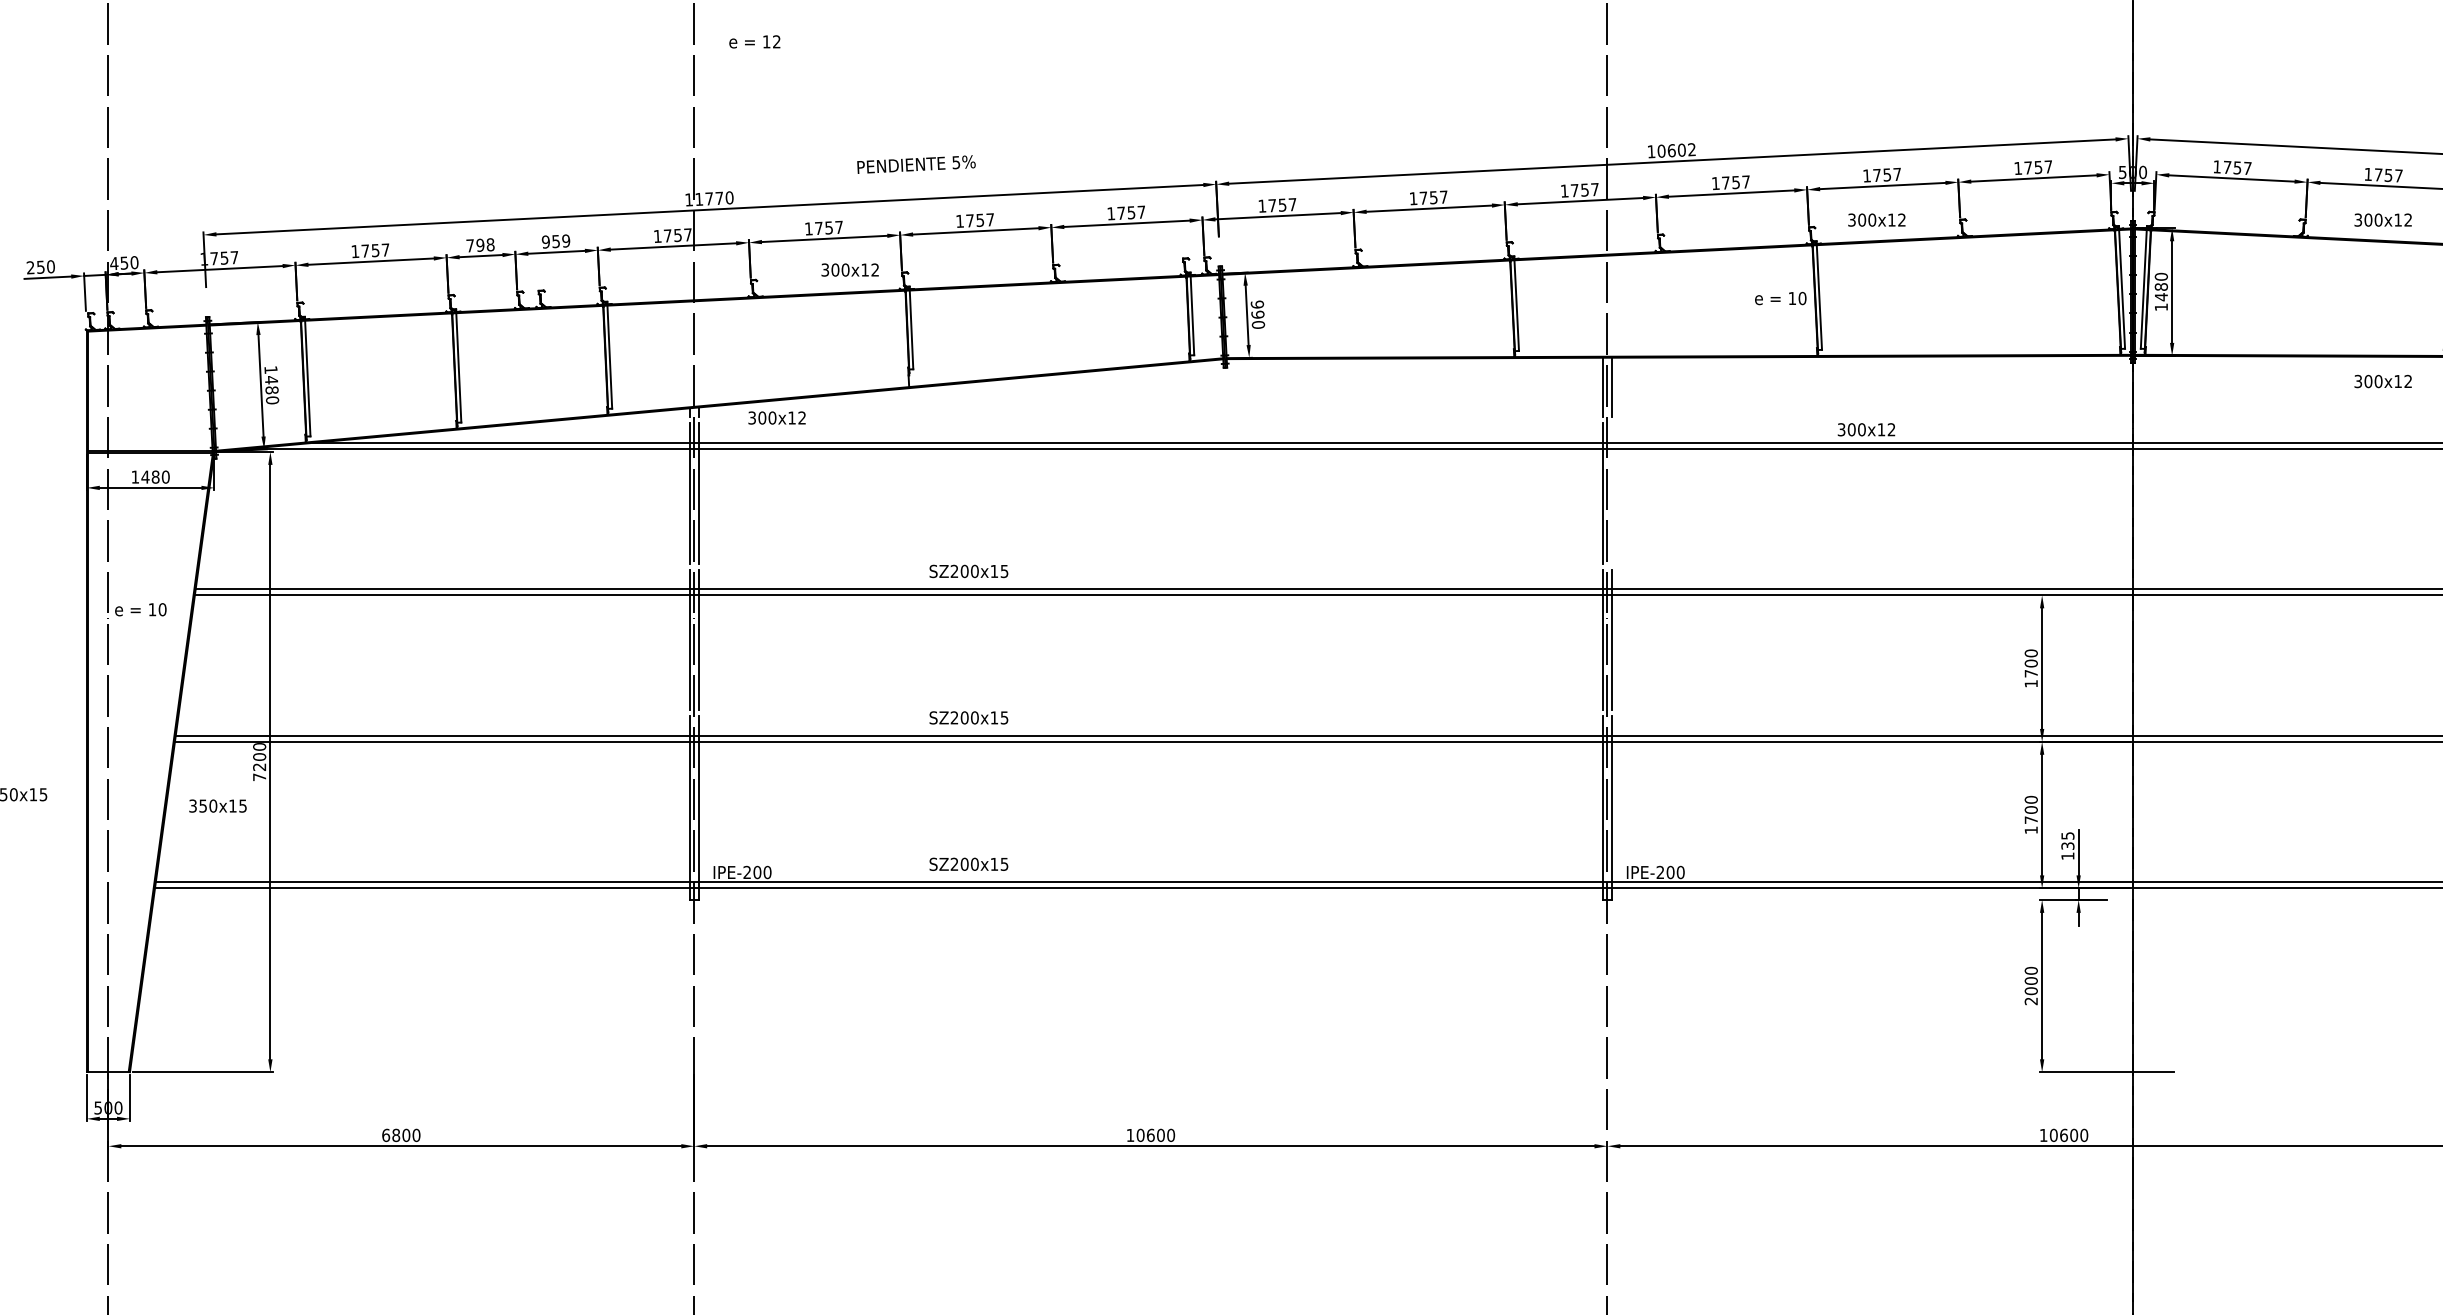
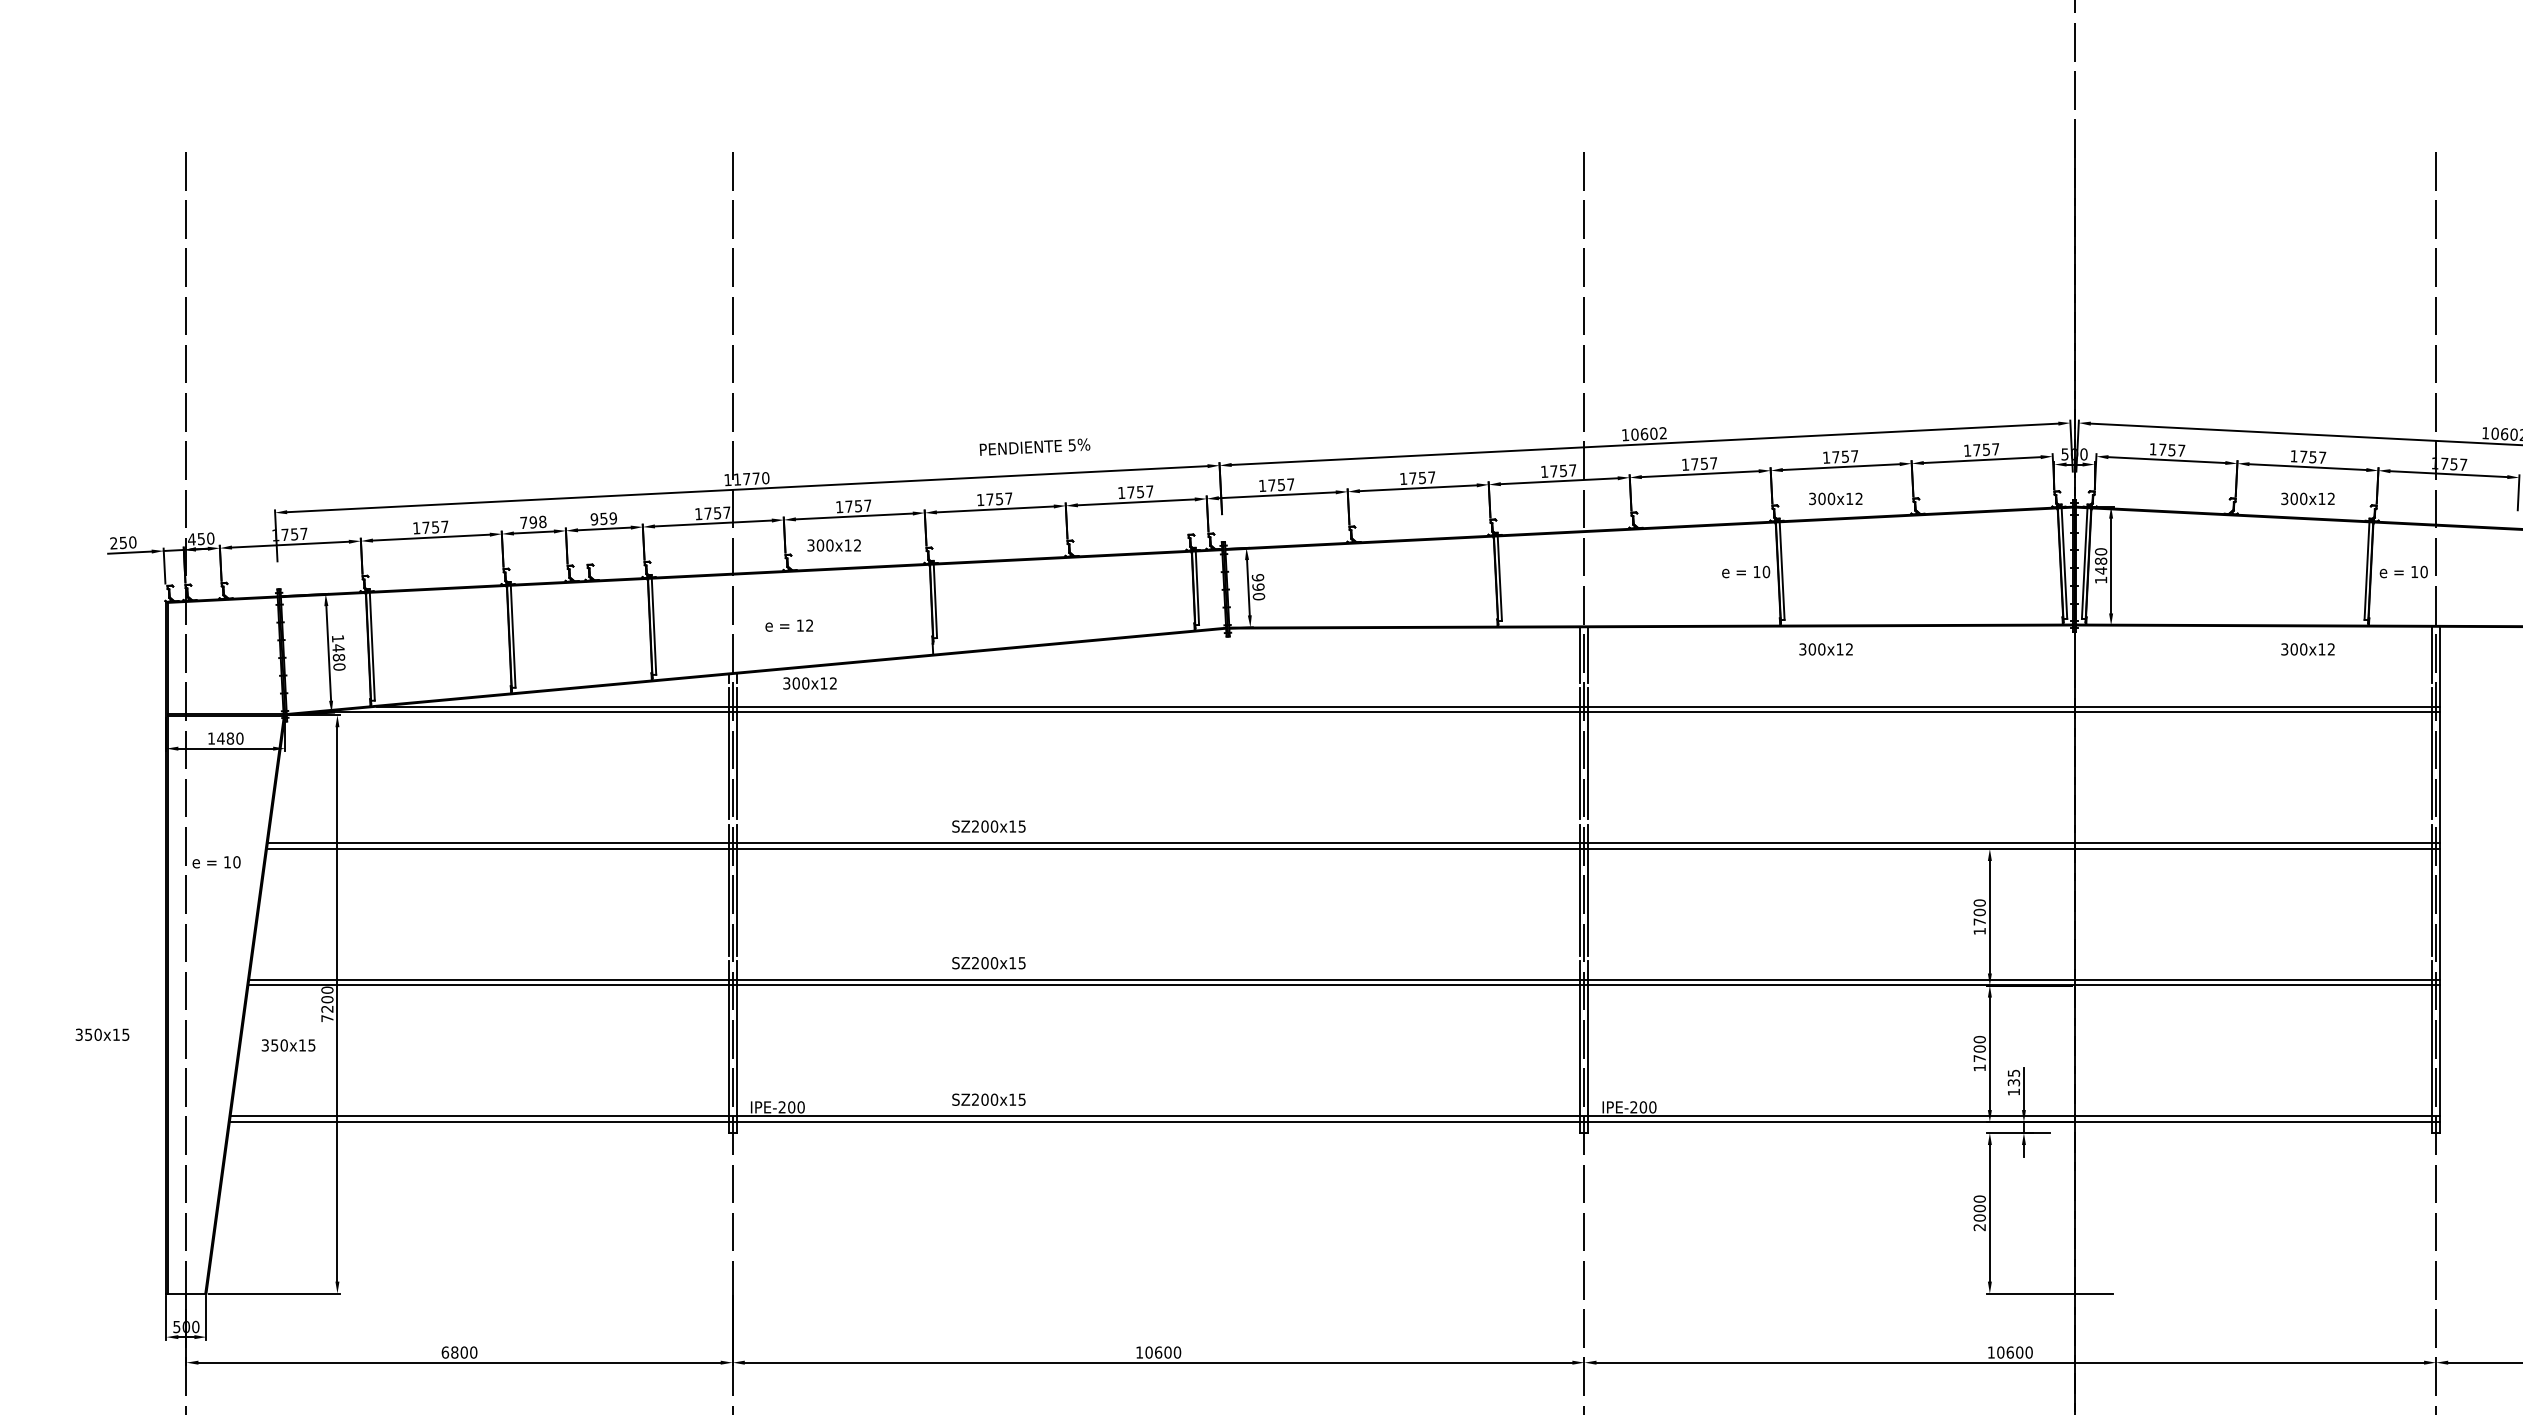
text: (754, 41) -> (788, 625), moved
text: (915, 163) -> (1034, 446), moved
text: (849, 270) -> (833, 545), moved
text: (1865, 429) -> (1825, 649), moved
line: (1611, 493) -> (1588, 753), added

